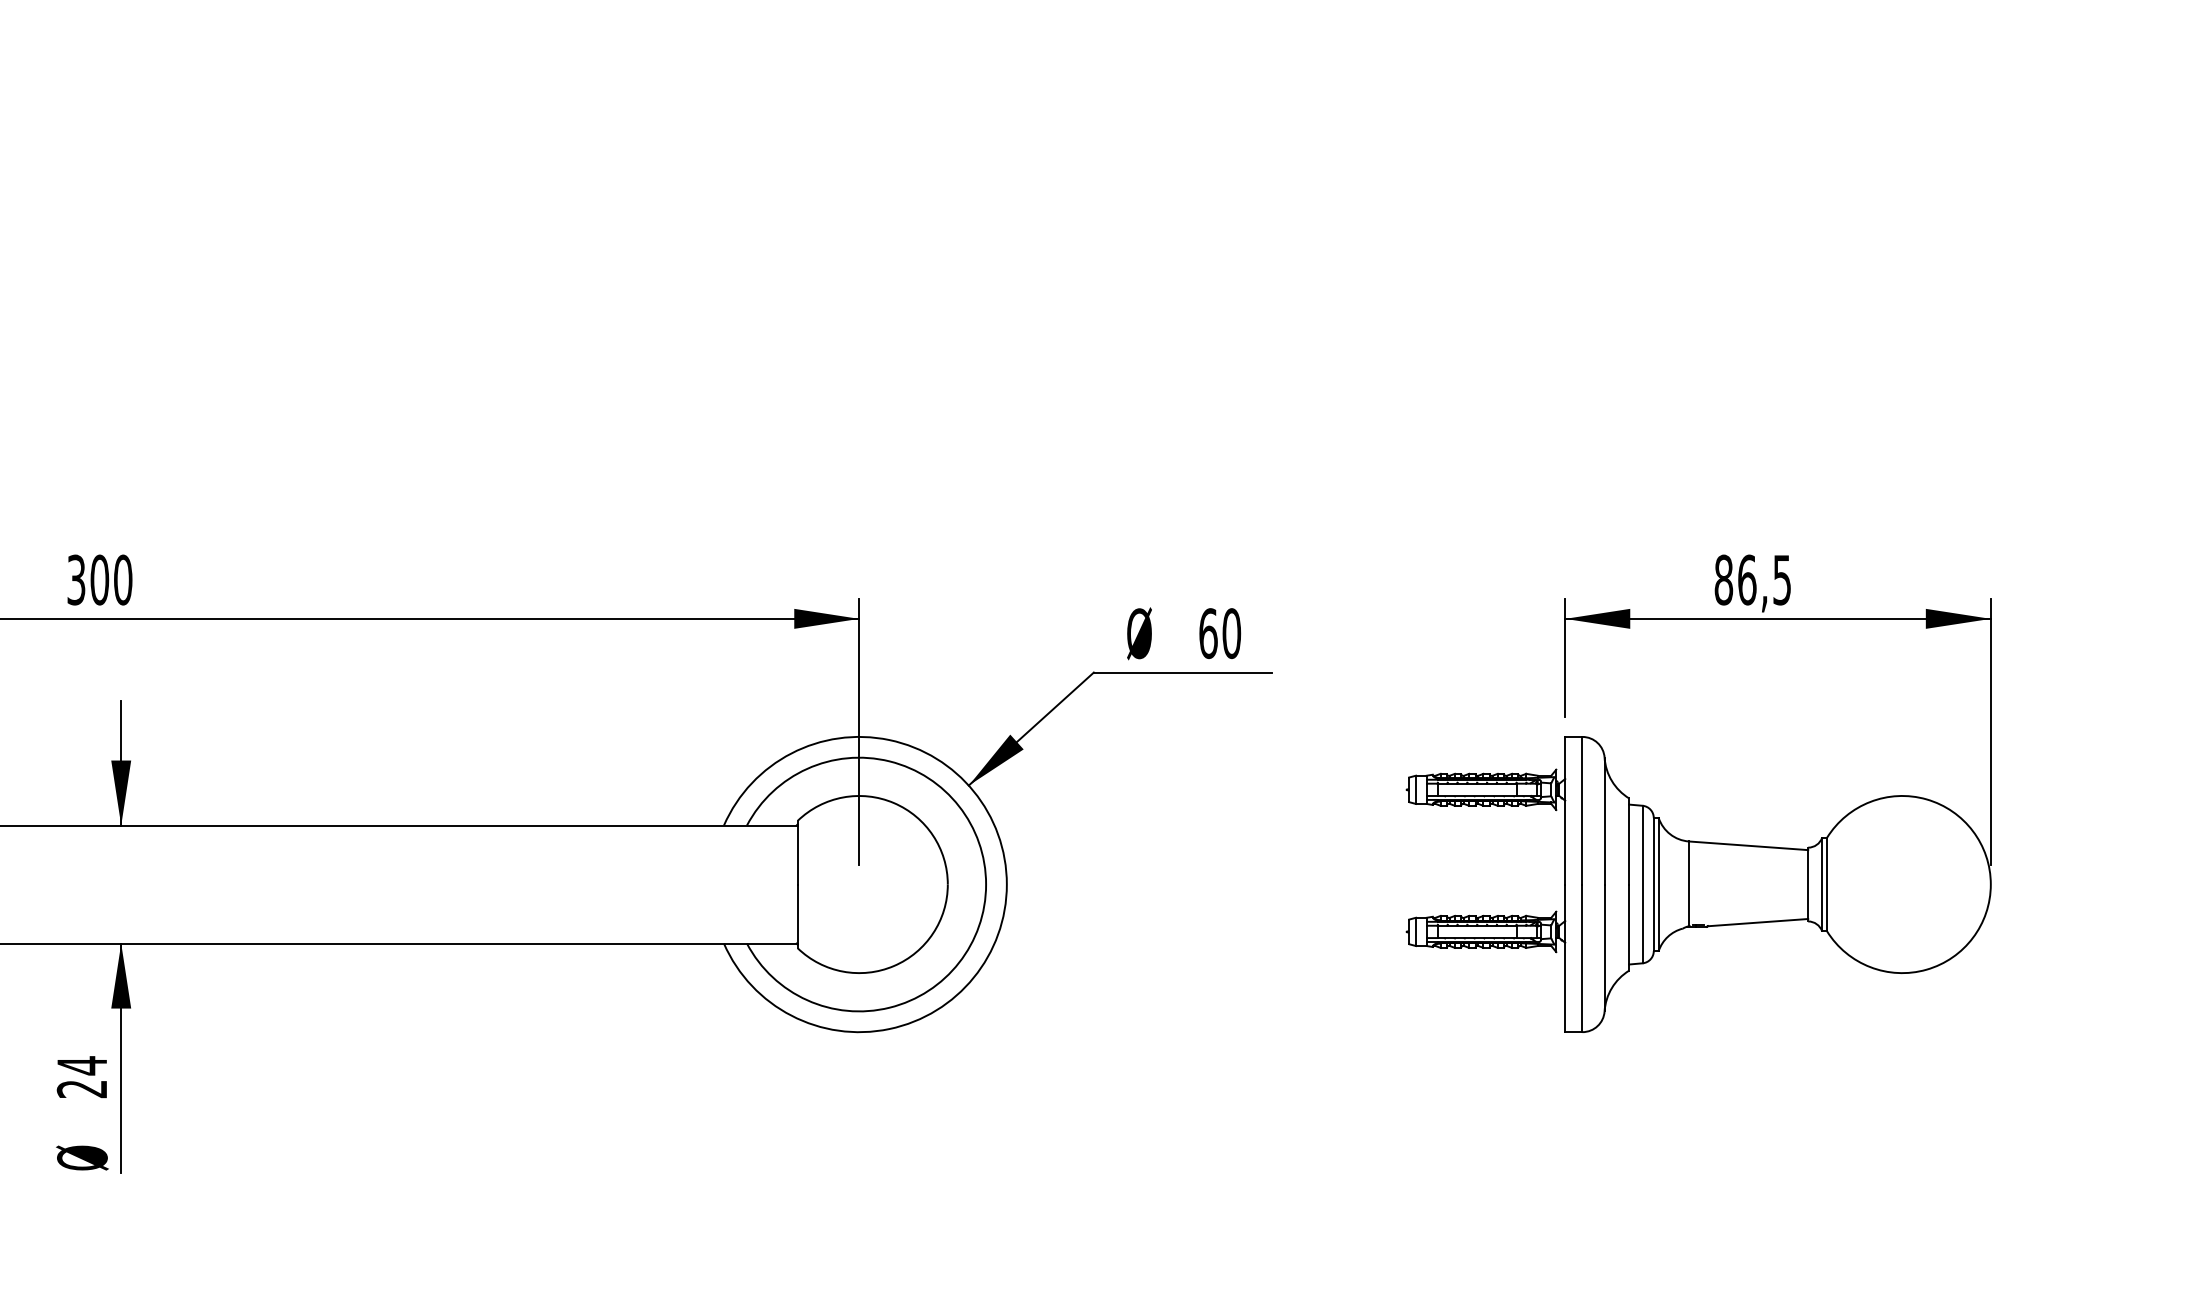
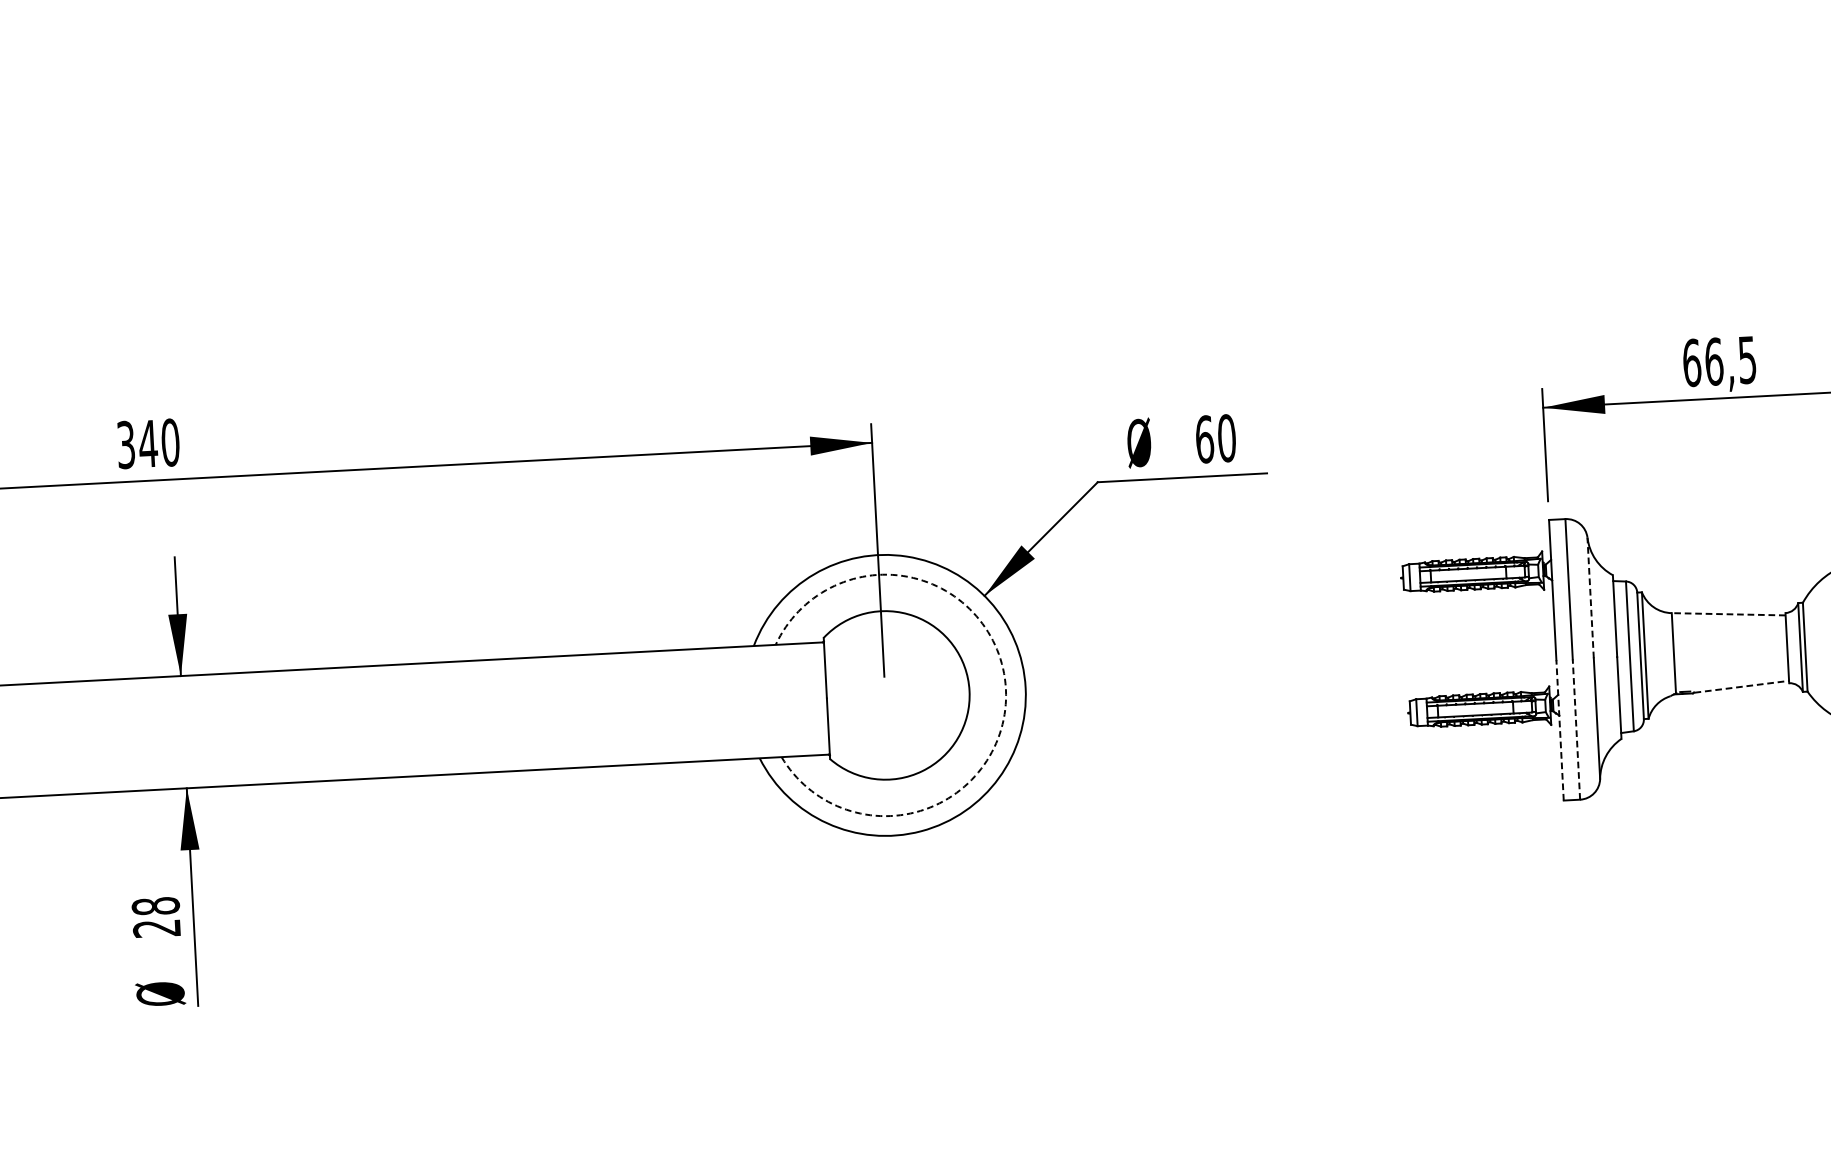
text: (99, 579) -> (148, 443), 300 -> 340
text: (1723, 579) -> (1691, 362), 86,5 -> 66,5
line: (1604, 820) -> (1590, 597), solid -> dashed
line: (1748, 845) -> (1728, 614), solid -> dashed
arc: (986, 884) -> (1006, 689), solid -> dashed
line: (1758, 922) -> (1741, 686), solid -> dashed
line: (1565, 958) -> (1560, 730), solid -> dashed
line: (1582, 958) -> (1576, 729), solid -> dashed
text: (81, 1065) -> (155, 906), 24 -> 28

